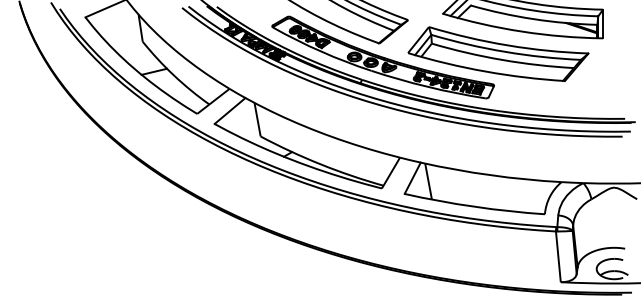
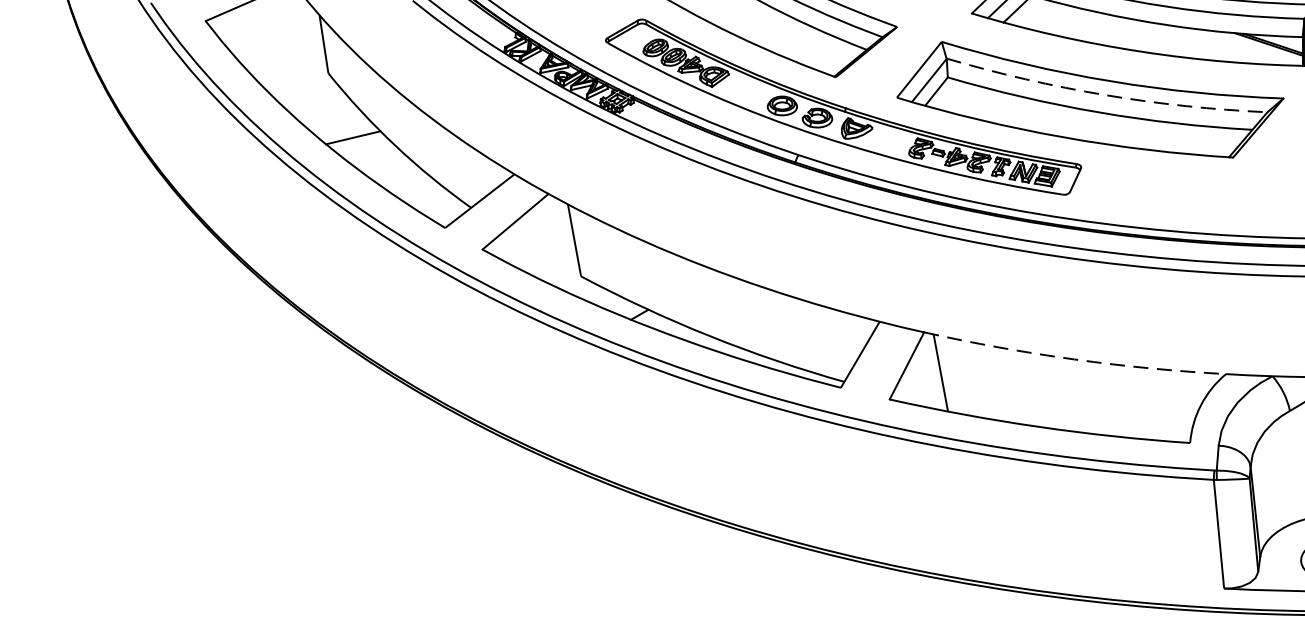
arc: (505, 51) -> (1105, 94), solid -> dashed
arc: (490, 175) -> (1073, 359), solid -> dashed

